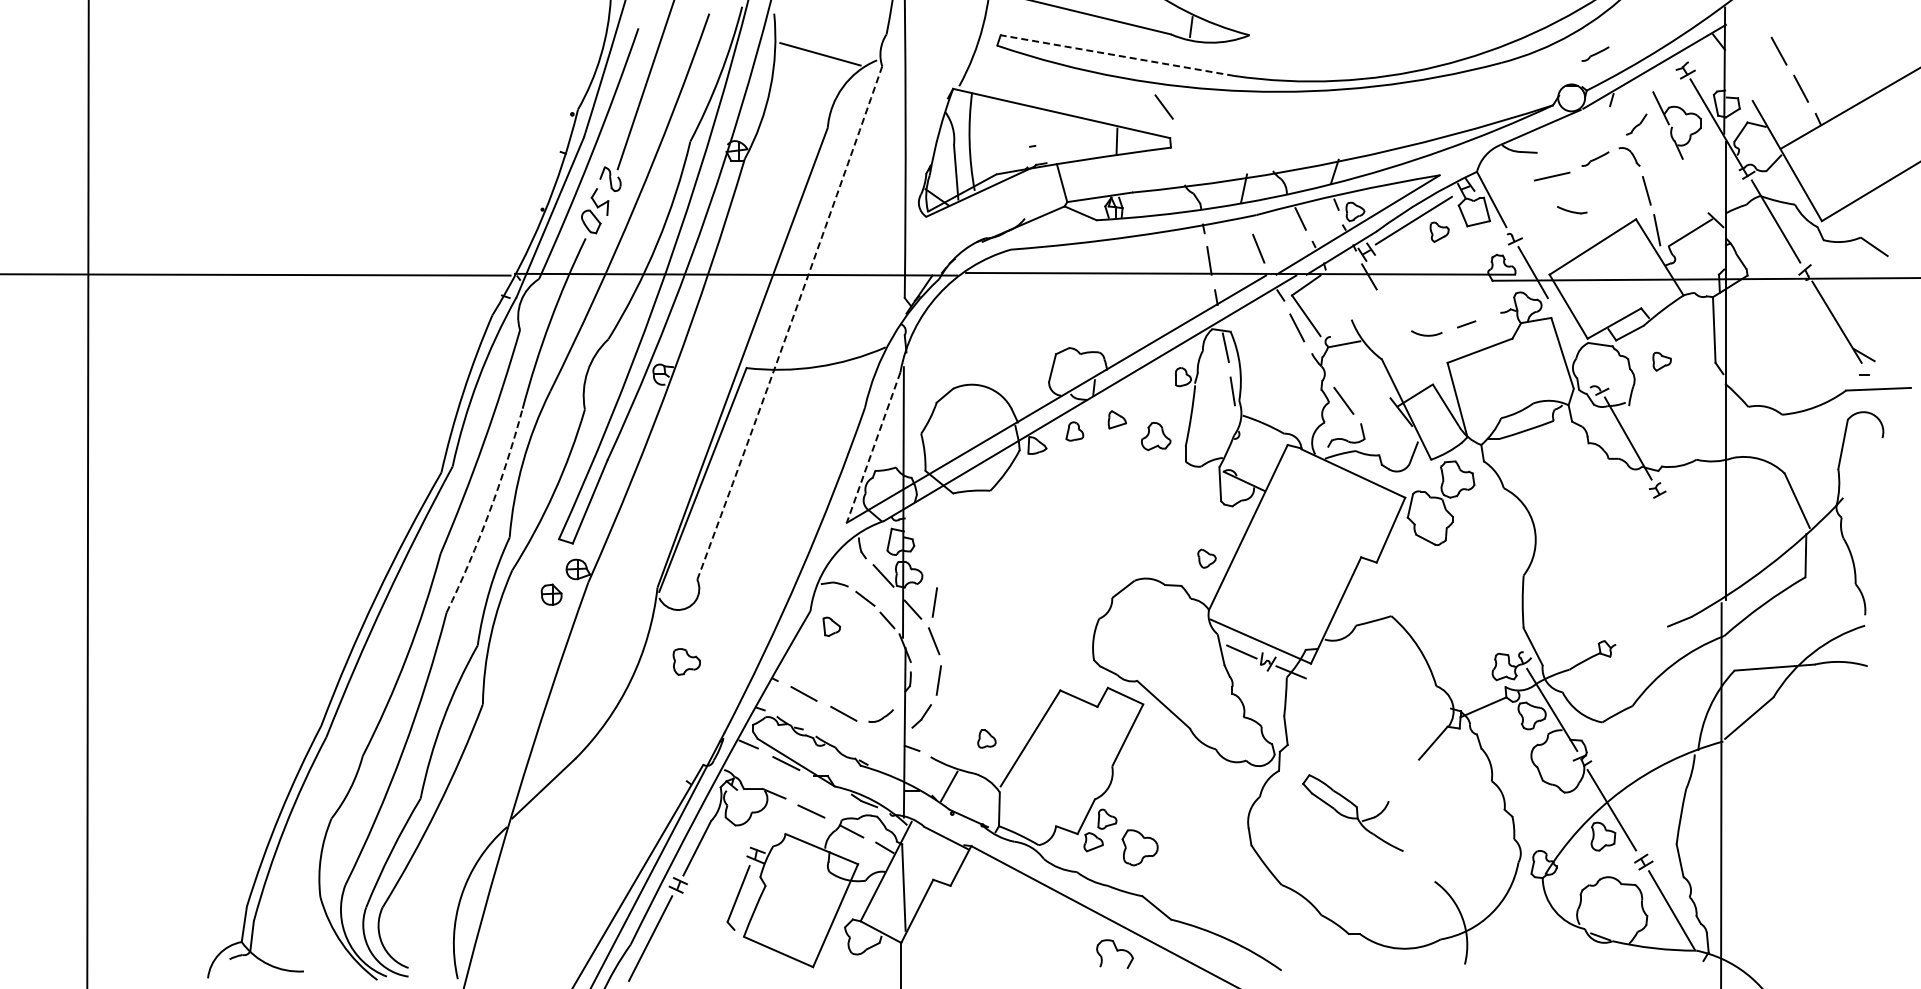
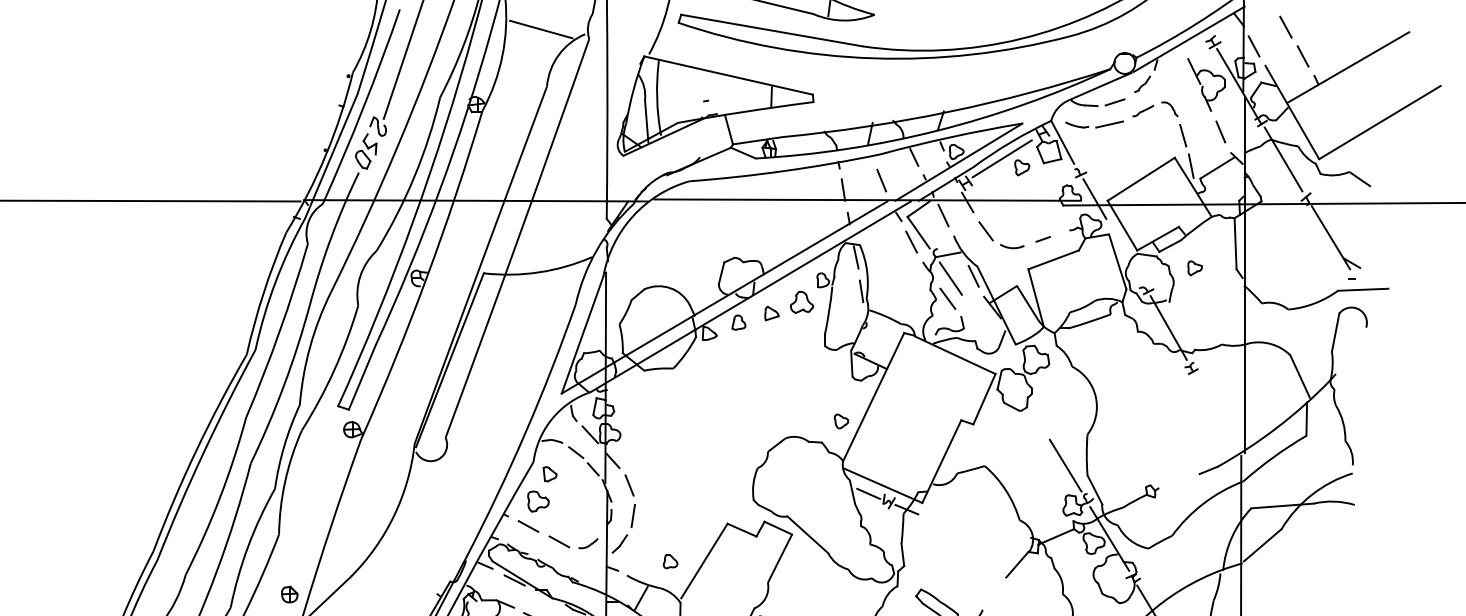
part: (1595, 53) -> (1143, 28), removed
line: (1116, 55) -> (771, 30), dashed -> solid
line: (1737, 75) -> (1253, 46), added
line: (1163, 106) -> (985, 230), moved
part: (1636, 124) -> (1142, 84), moved
line: (1559, 147) -> (1115, 101), added
line: (1694, 185) -> (1220, 131), added
part: (1572, 210) -> (1077, 125), moved
line: (1337, 293) -> (942, 215), added
arc: (790, 323) -> (517, 238), dashed -> solid
line: (1376, 371) -> (973, 275), added
line: (1347, 374) -> (950, 278), added
part: (1156, 436) -> (802, 302), moved
line: (873, 447) -> (582, 335), dashed -> solid
arc: (489, 512) -> (284, 385), dashed -> solid
part: (551, 594) -> (289, 594), moved
line: (934, 602) -> (629, 455), removed
line: (1495, 615) -> (1065, 465), added
part: (686, 661) -> (538, 501), moved

